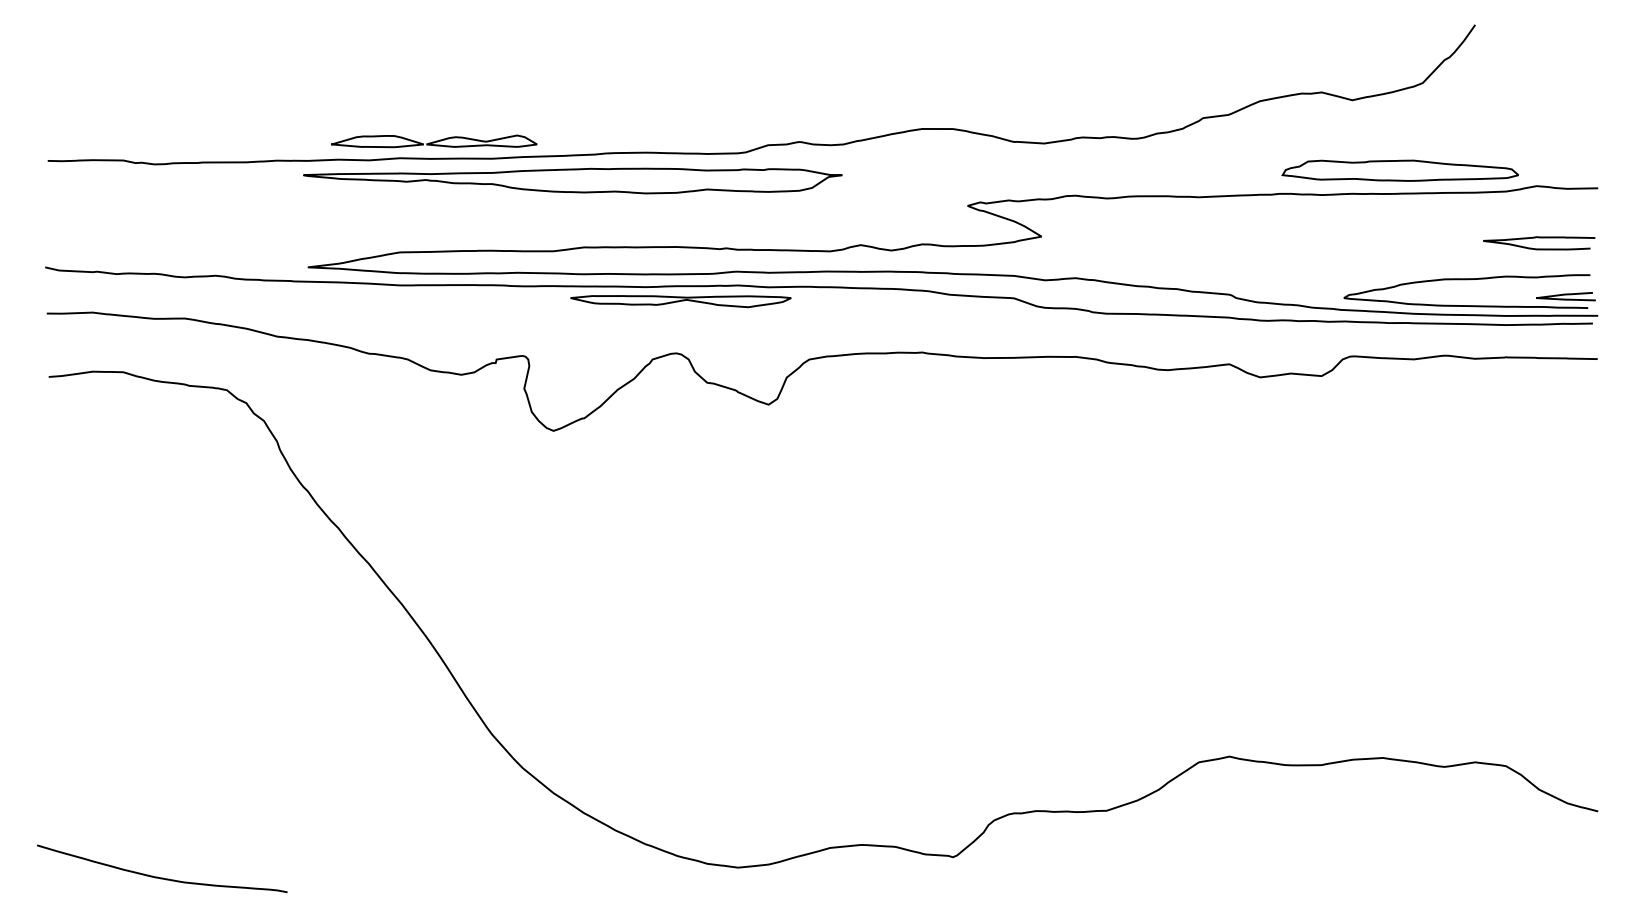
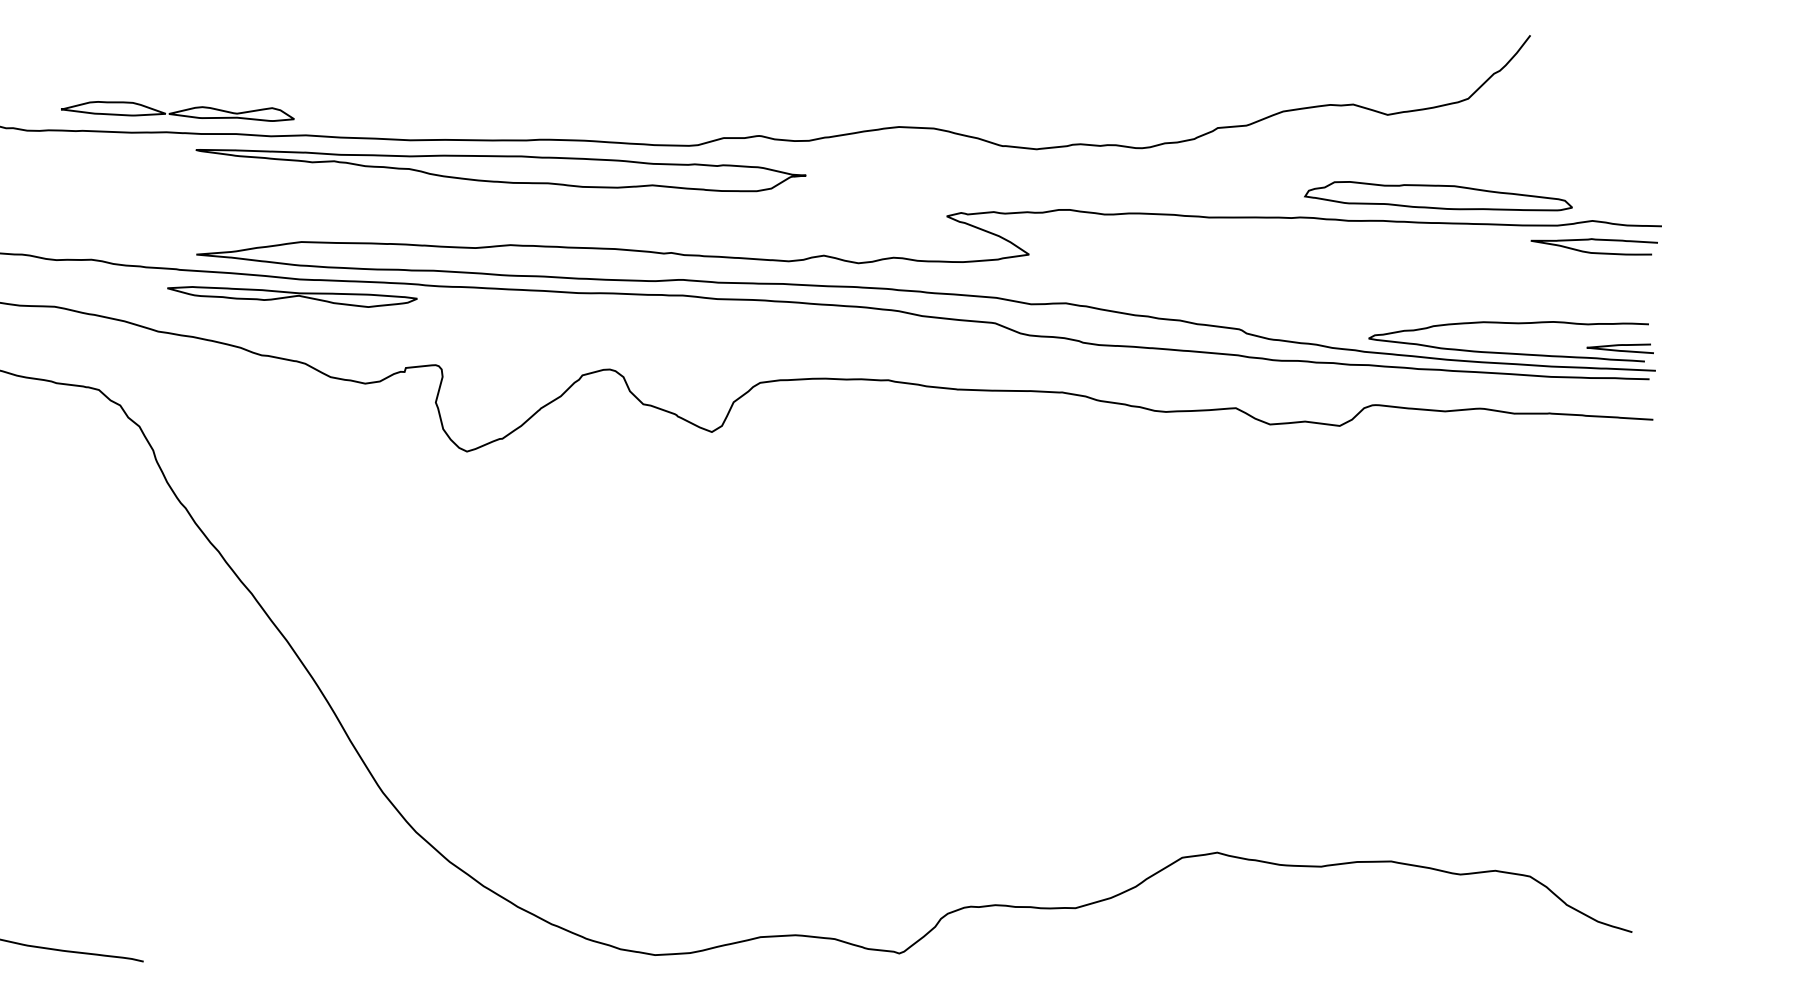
part: (434, 141) -> (178, 111), moved
curve: (1539, 238) -> (1594, 240), moved
part: (680, 301) -> (291, 297), moved

